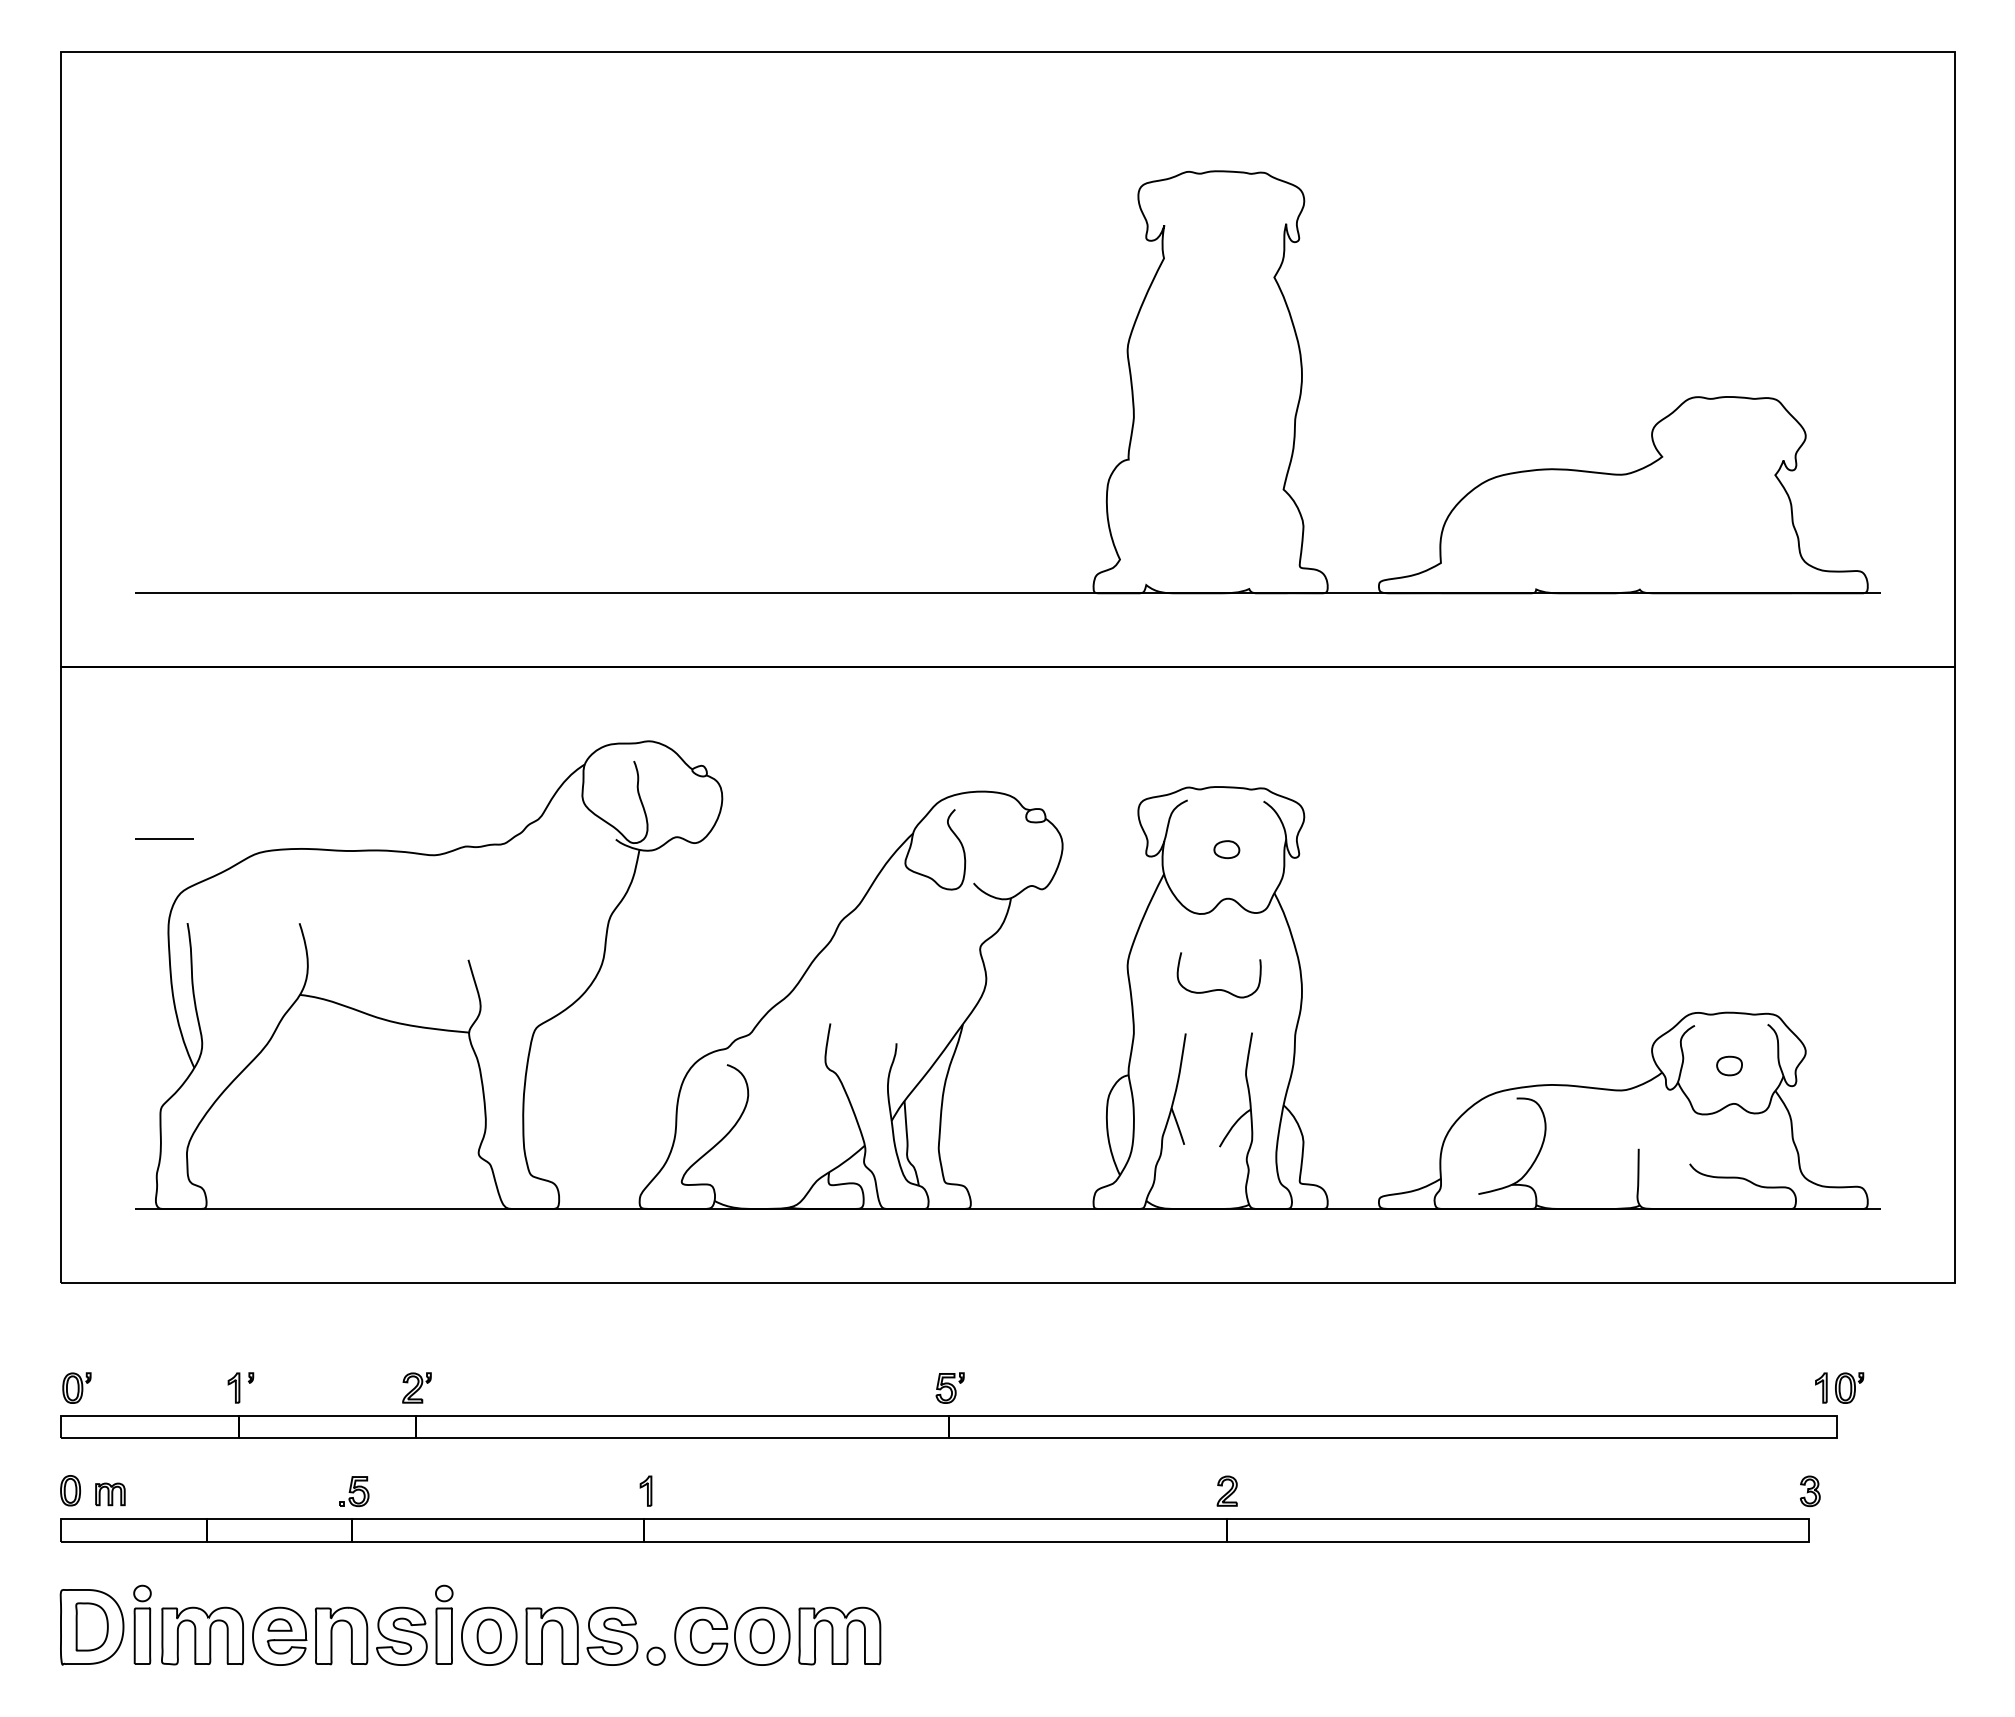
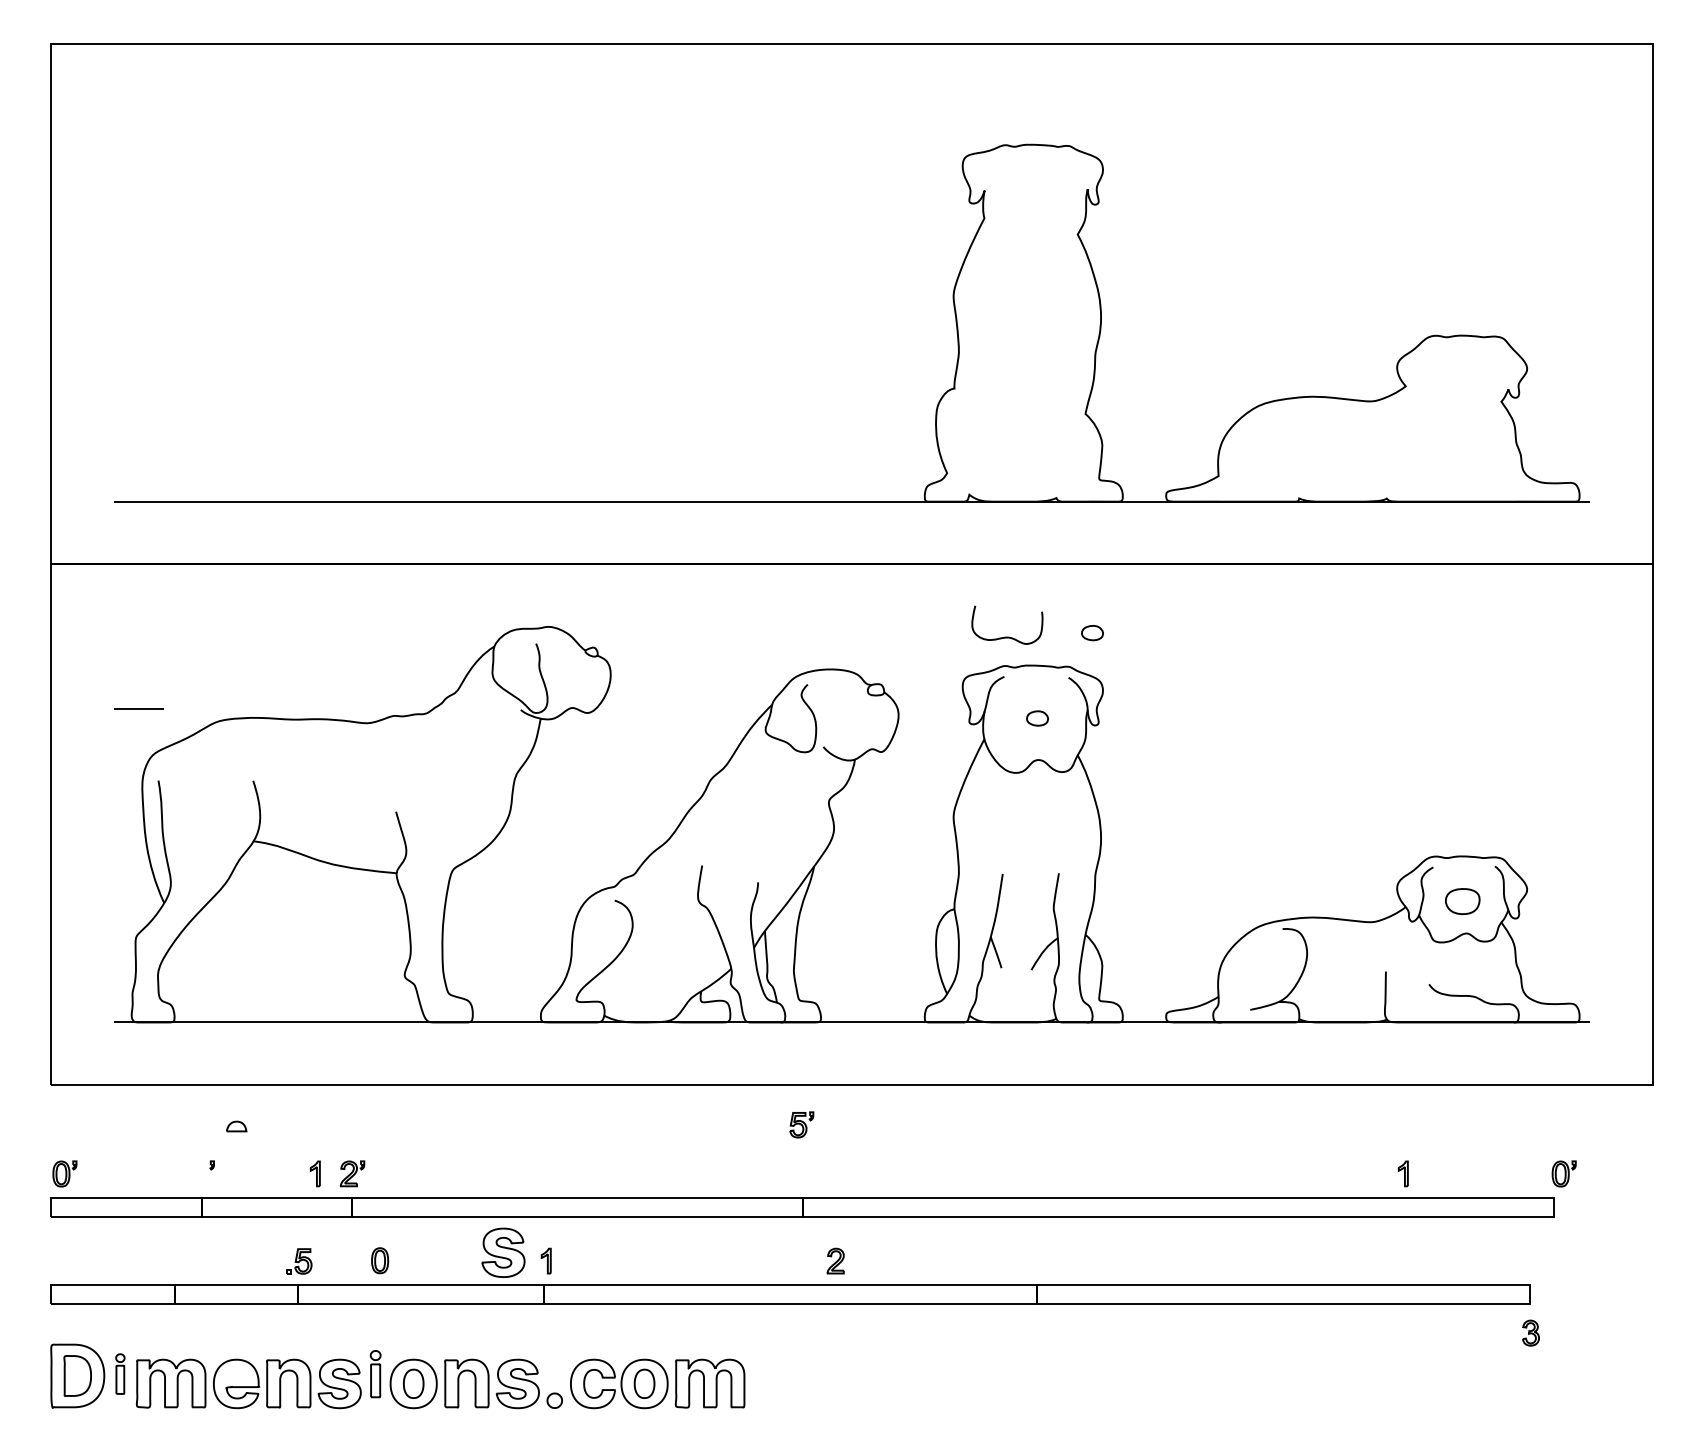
part: (1291, 748) -> (1092, 632), added
curve: (1218, 989) -> (1006, 637), moved
part: (1729, 1065) -> (1462, 901), size x1.6
part: (233, 1387) -> (314, 1173), moved
part: (949, 1387) -> (801, 1124), moved
part: (1821, 1387) -> (1403, 1173), moved
part: (595, 1480) -> (503, 1252), added
part: (70, 1490) -> (380, 1260), moved
part: (1226, 1490) -> (835, 1260), moved
part: (1810, 1491) -> (1531, 1333), moved
part: (110, 1494) -> (93, 1263), removed
part: (142, 1624) -> (120, 1373), size x0.6
part: (279, 1624) -> (236, 1126), moved
part: (444, 1624) -> (375, 1373), size x0.7

